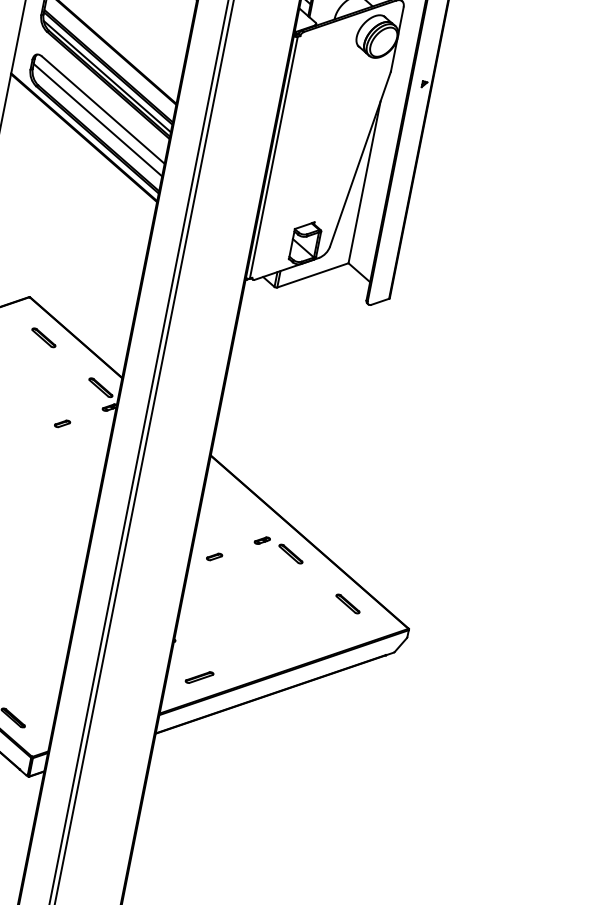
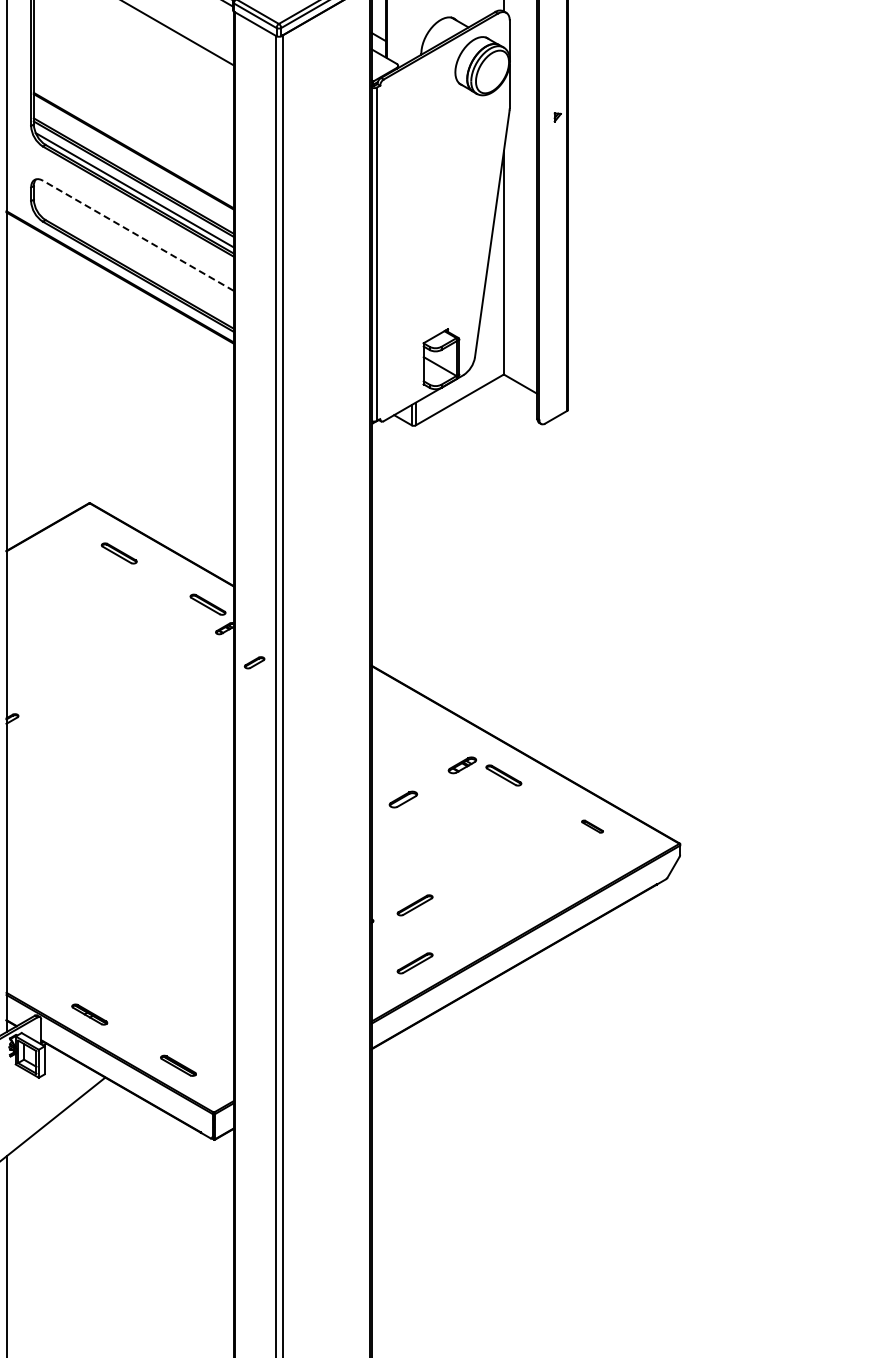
line: (102, 109) -> (137, 235), solid -> dashed
line: (97, 120) -> (133, 250), removed
part: (62, 423) -> (254, 662), moved
part: (262, 540) -> (462, 764), size x1.4
part: (214, 556) -> (402, 798), size x1.4
part: (347, 603) -> (592, 826), size x0.6
part: (207, 635) -> (414, 905), added

